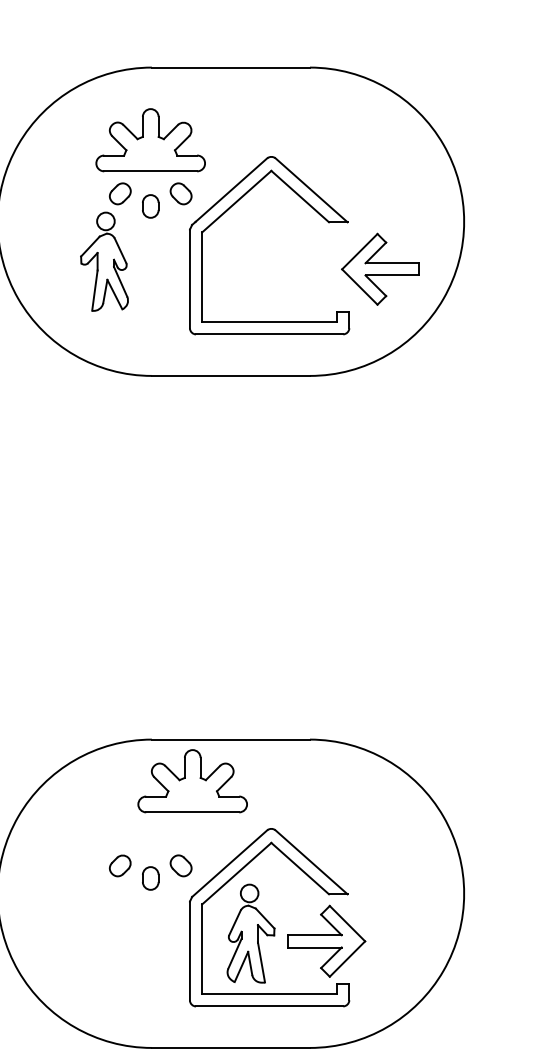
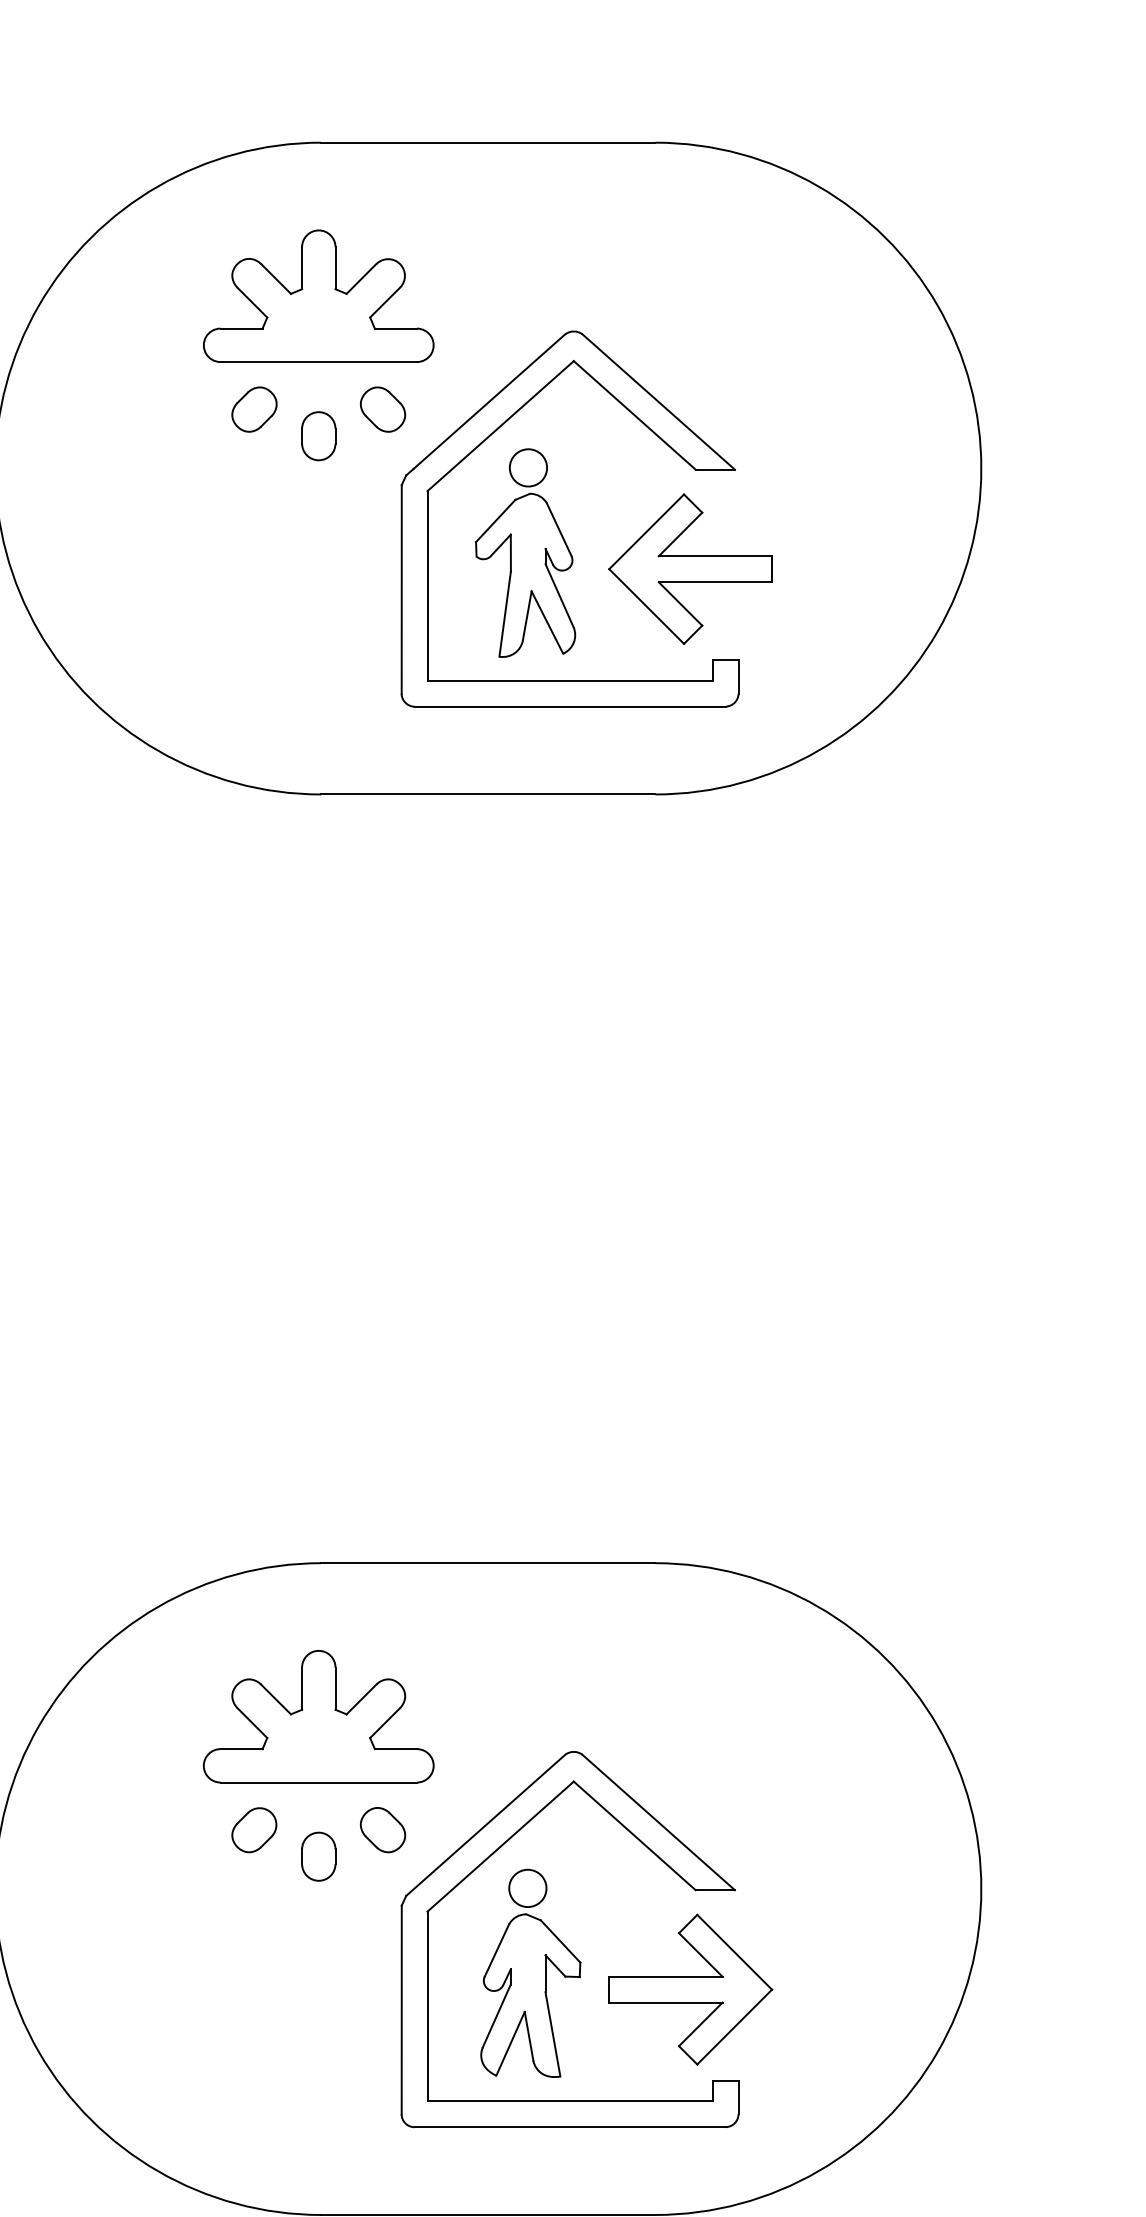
part: (104, 261) -> (525, 552), moved
part: (380, 268) -> (690, 567), moved
part: (192, 781) -> (318, 1717), moved

